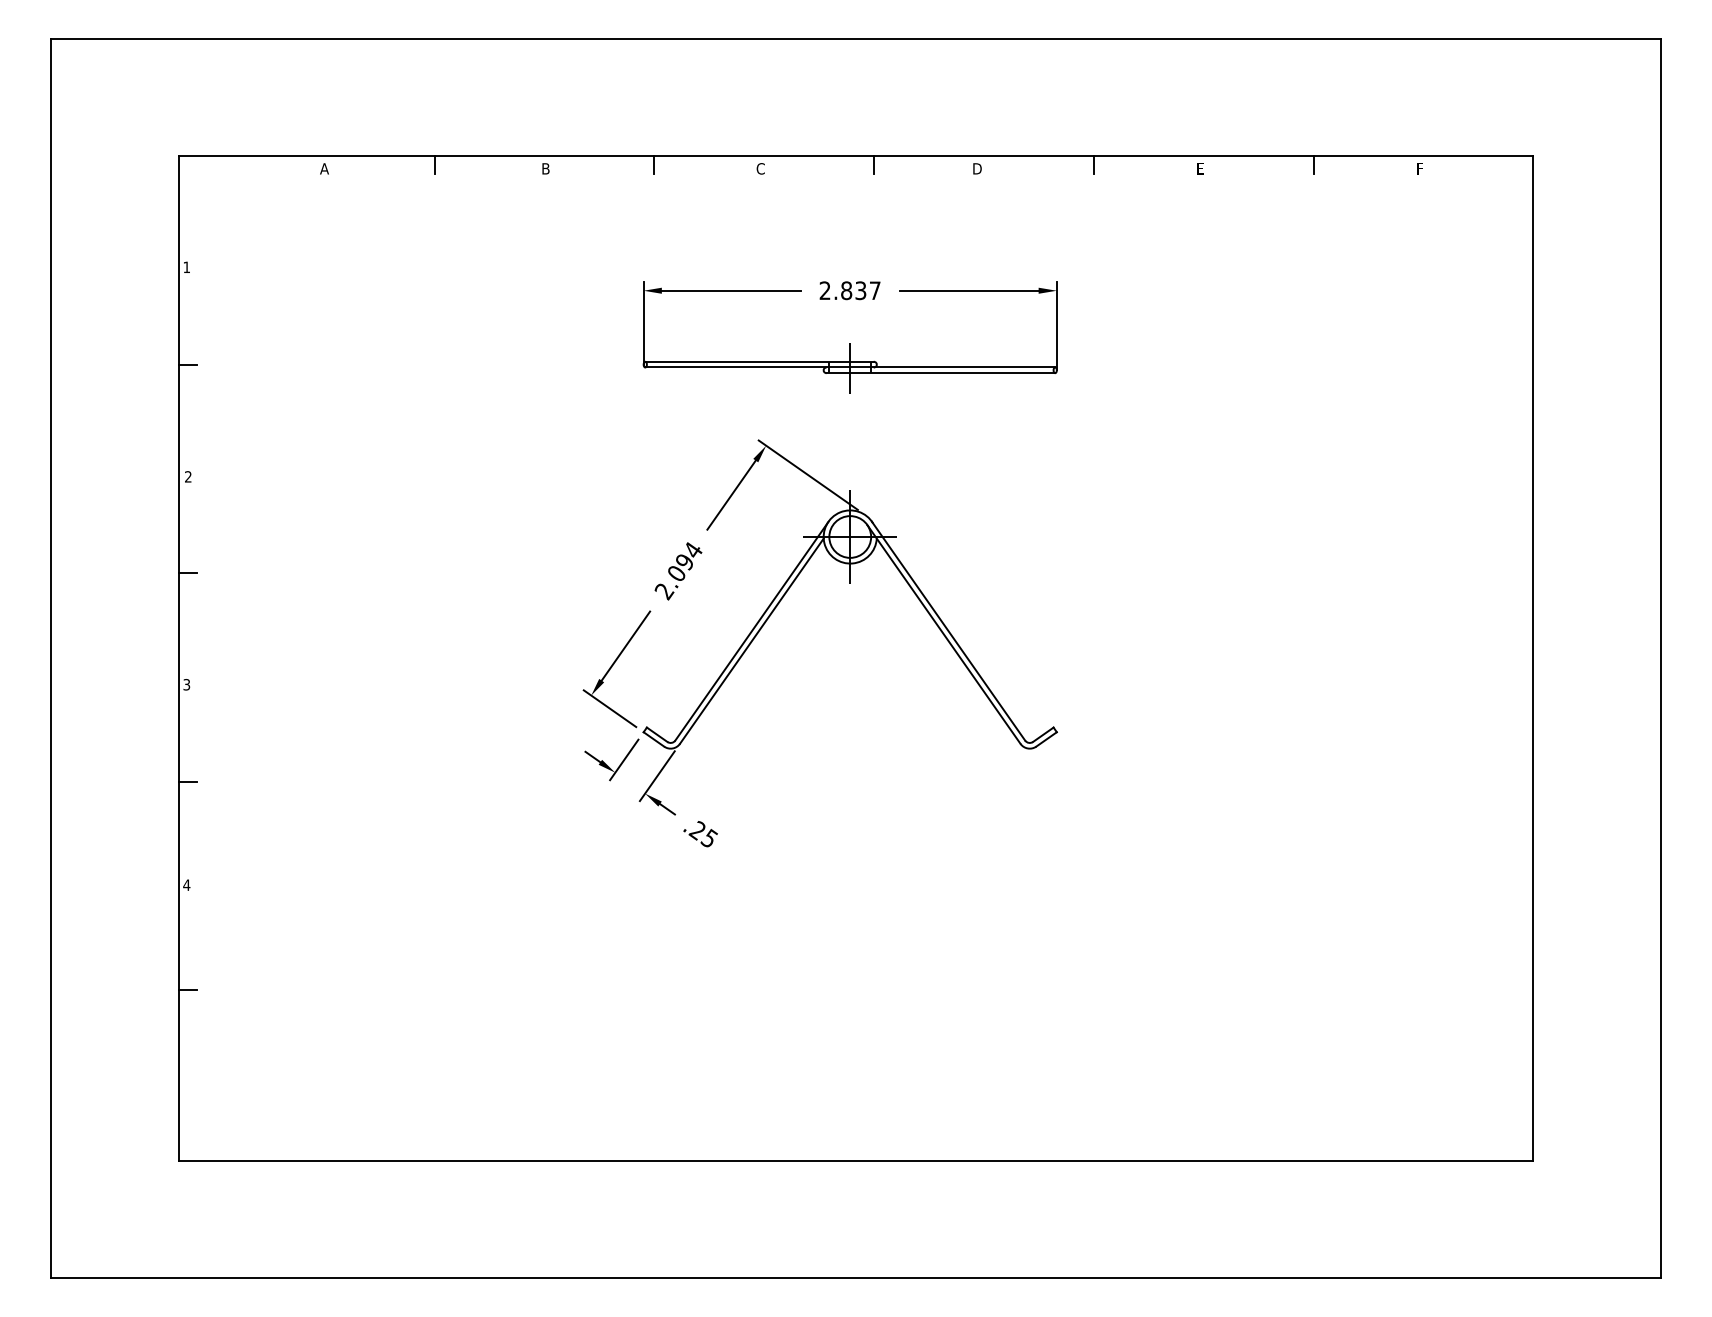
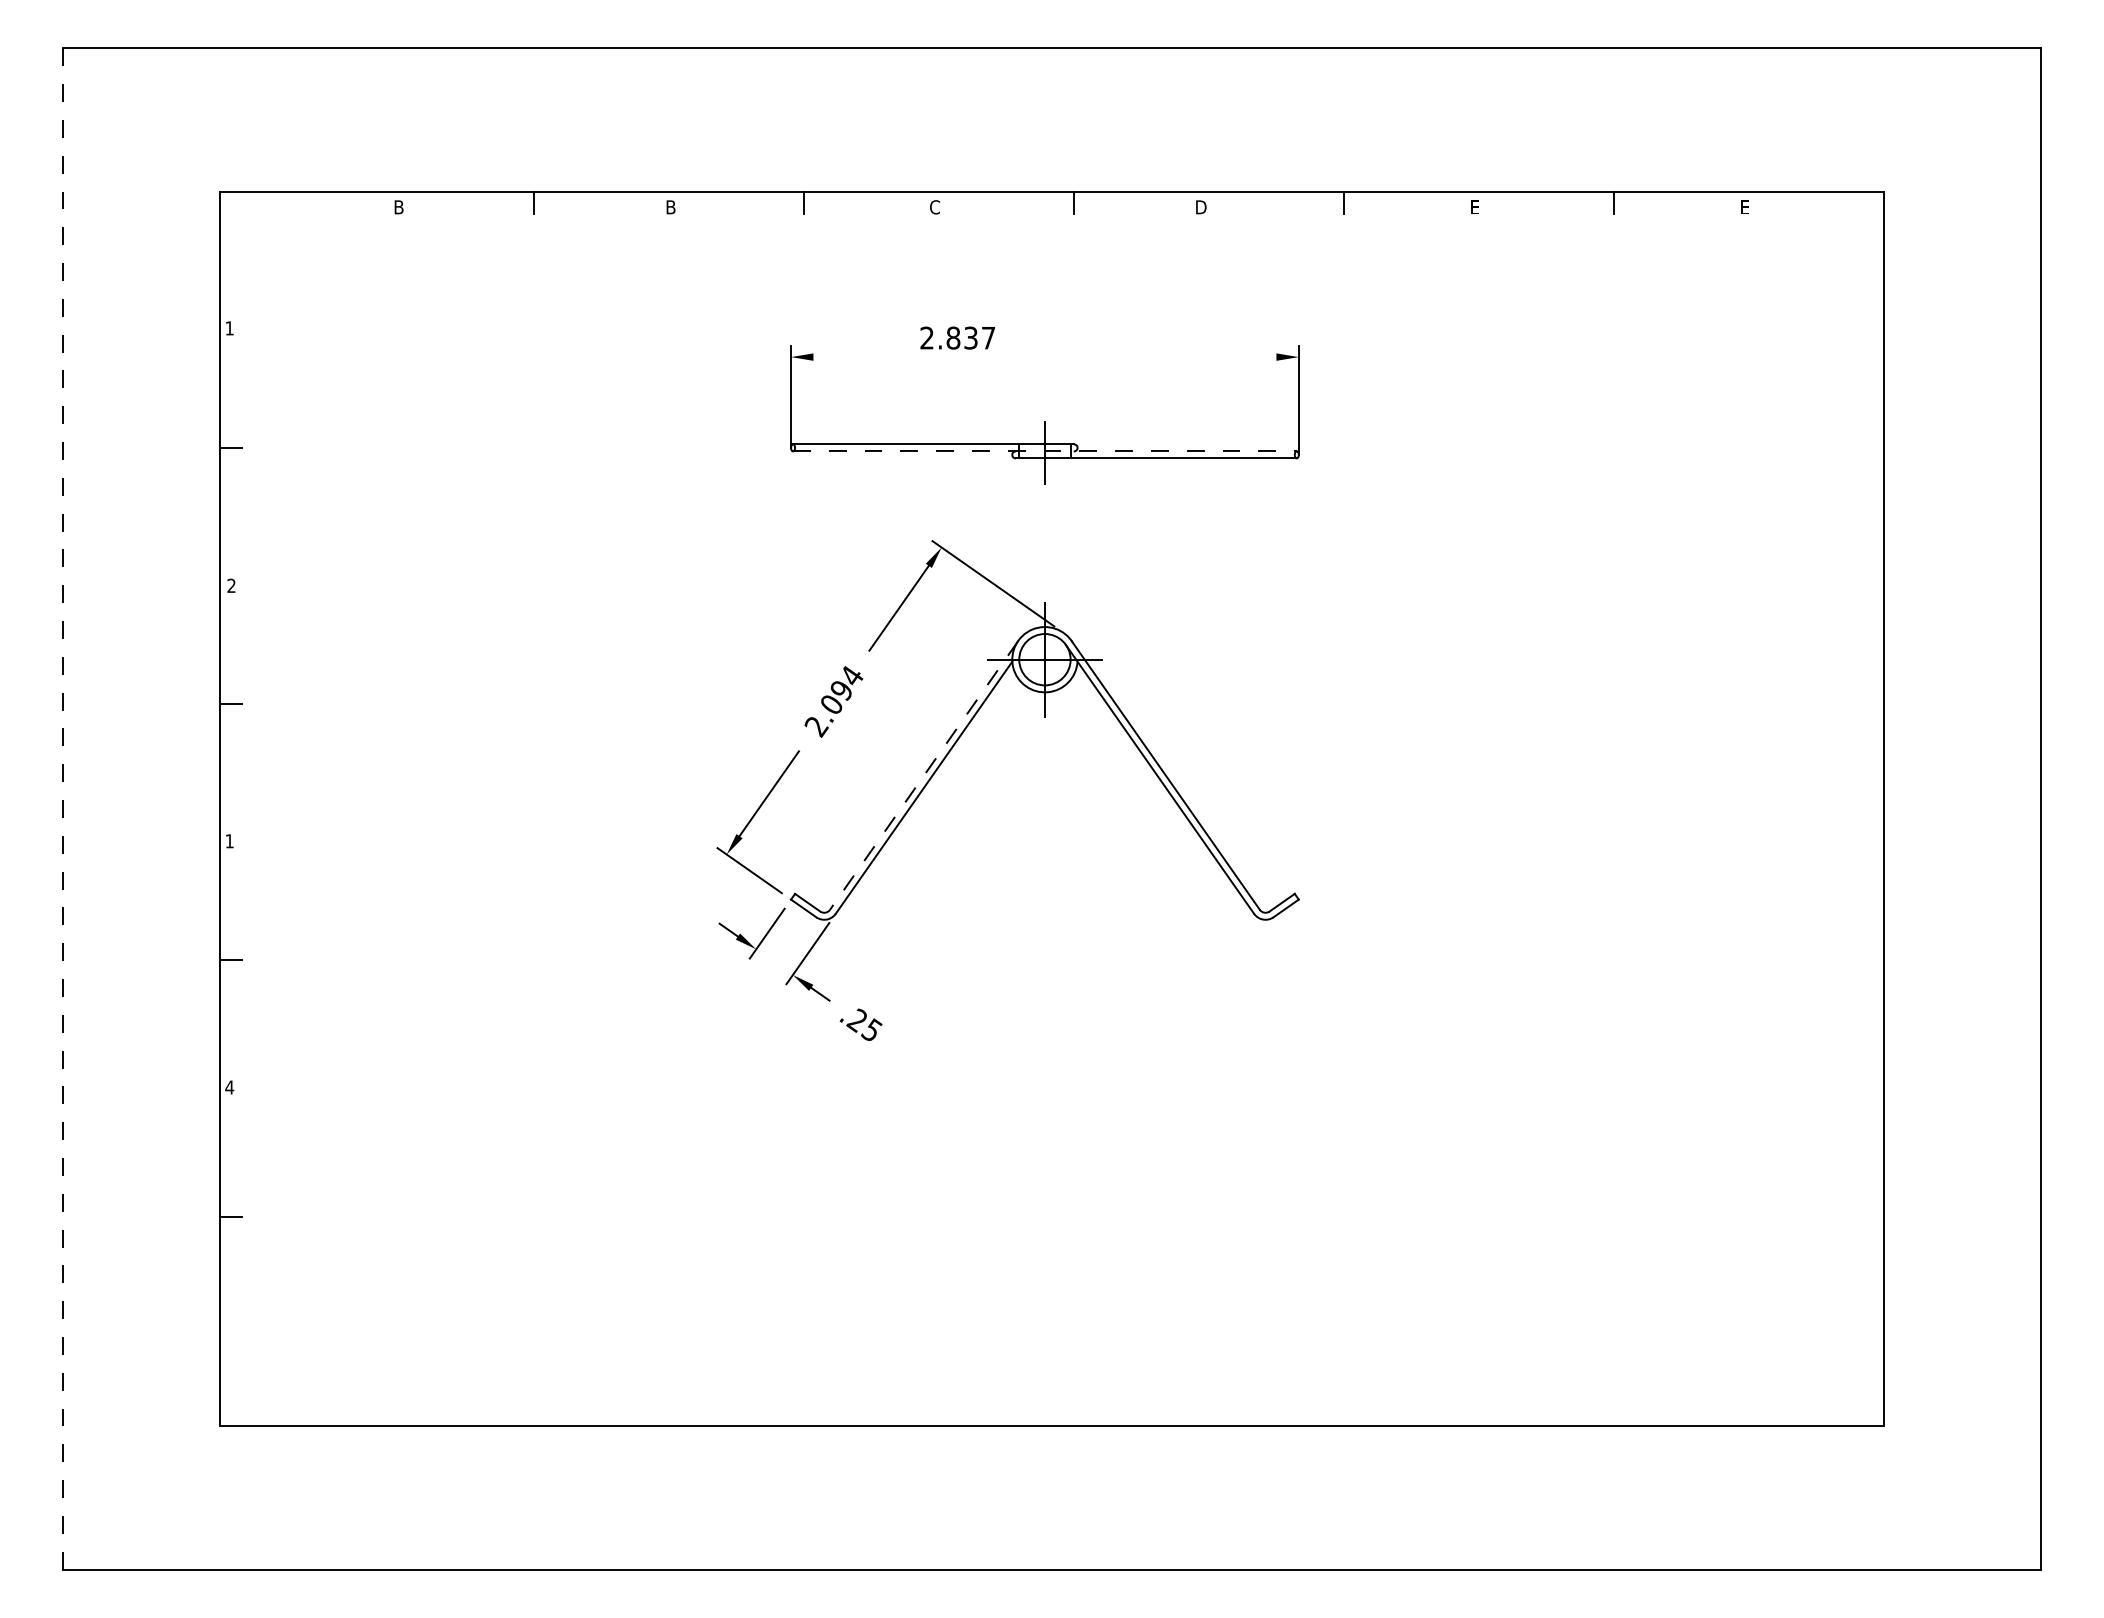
text: (324, 168) -> (398, 207), A -> B
text: (1419, 168) -> (1744, 206), F -> E
text: (849, 290) -> (957, 337), moved
line: (731, 291) -> (898, 357), removed
line: (968, 291) -> (1190, 357), removed
line: (849, 367) -> (1044, 451), solid -> dashed
line: (751, 631) -> (923, 775), solid -> dashed
line: (51, 658) -> (63, 809), solid -> dashed
text: (186, 684) -> (229, 841), 3 -> 1

